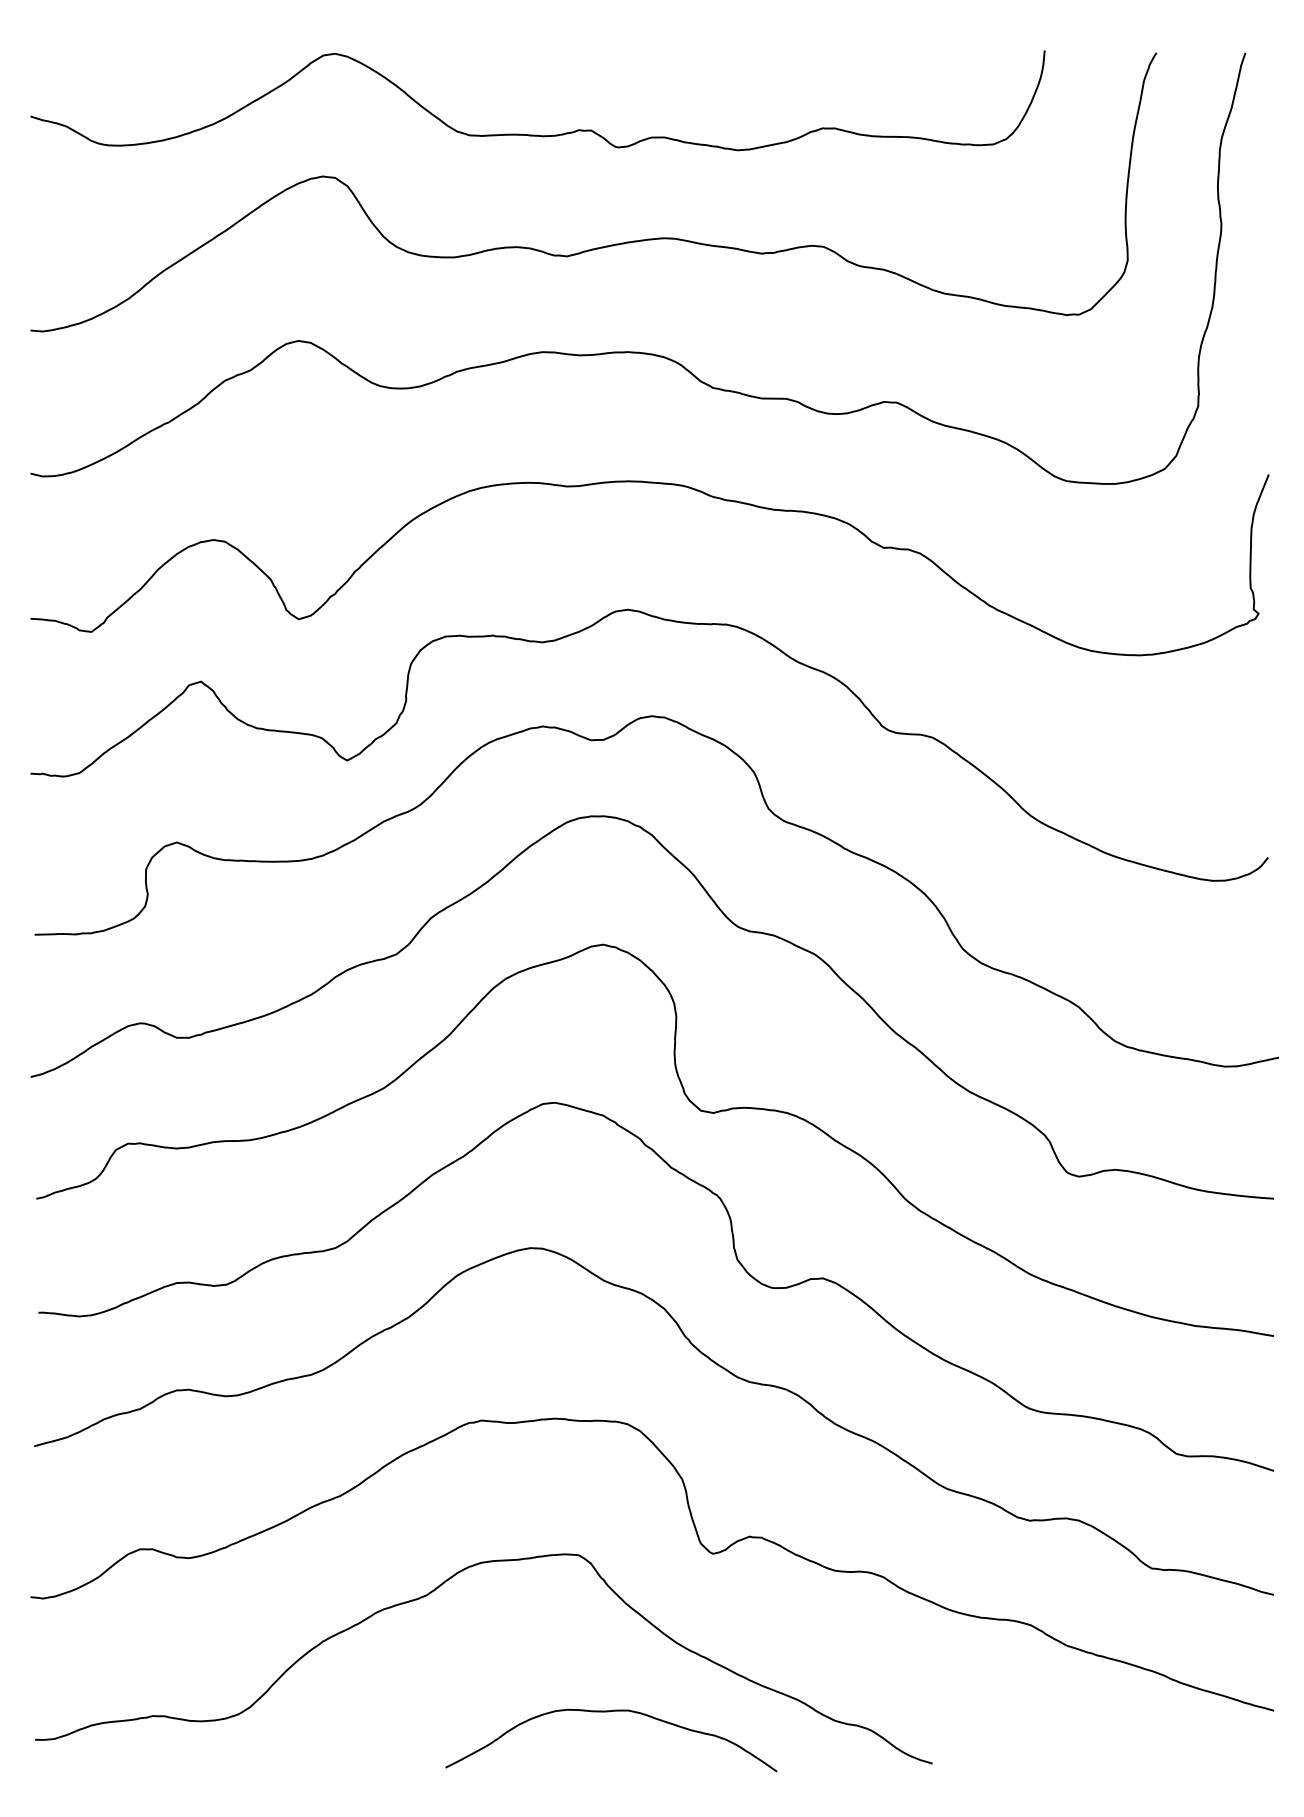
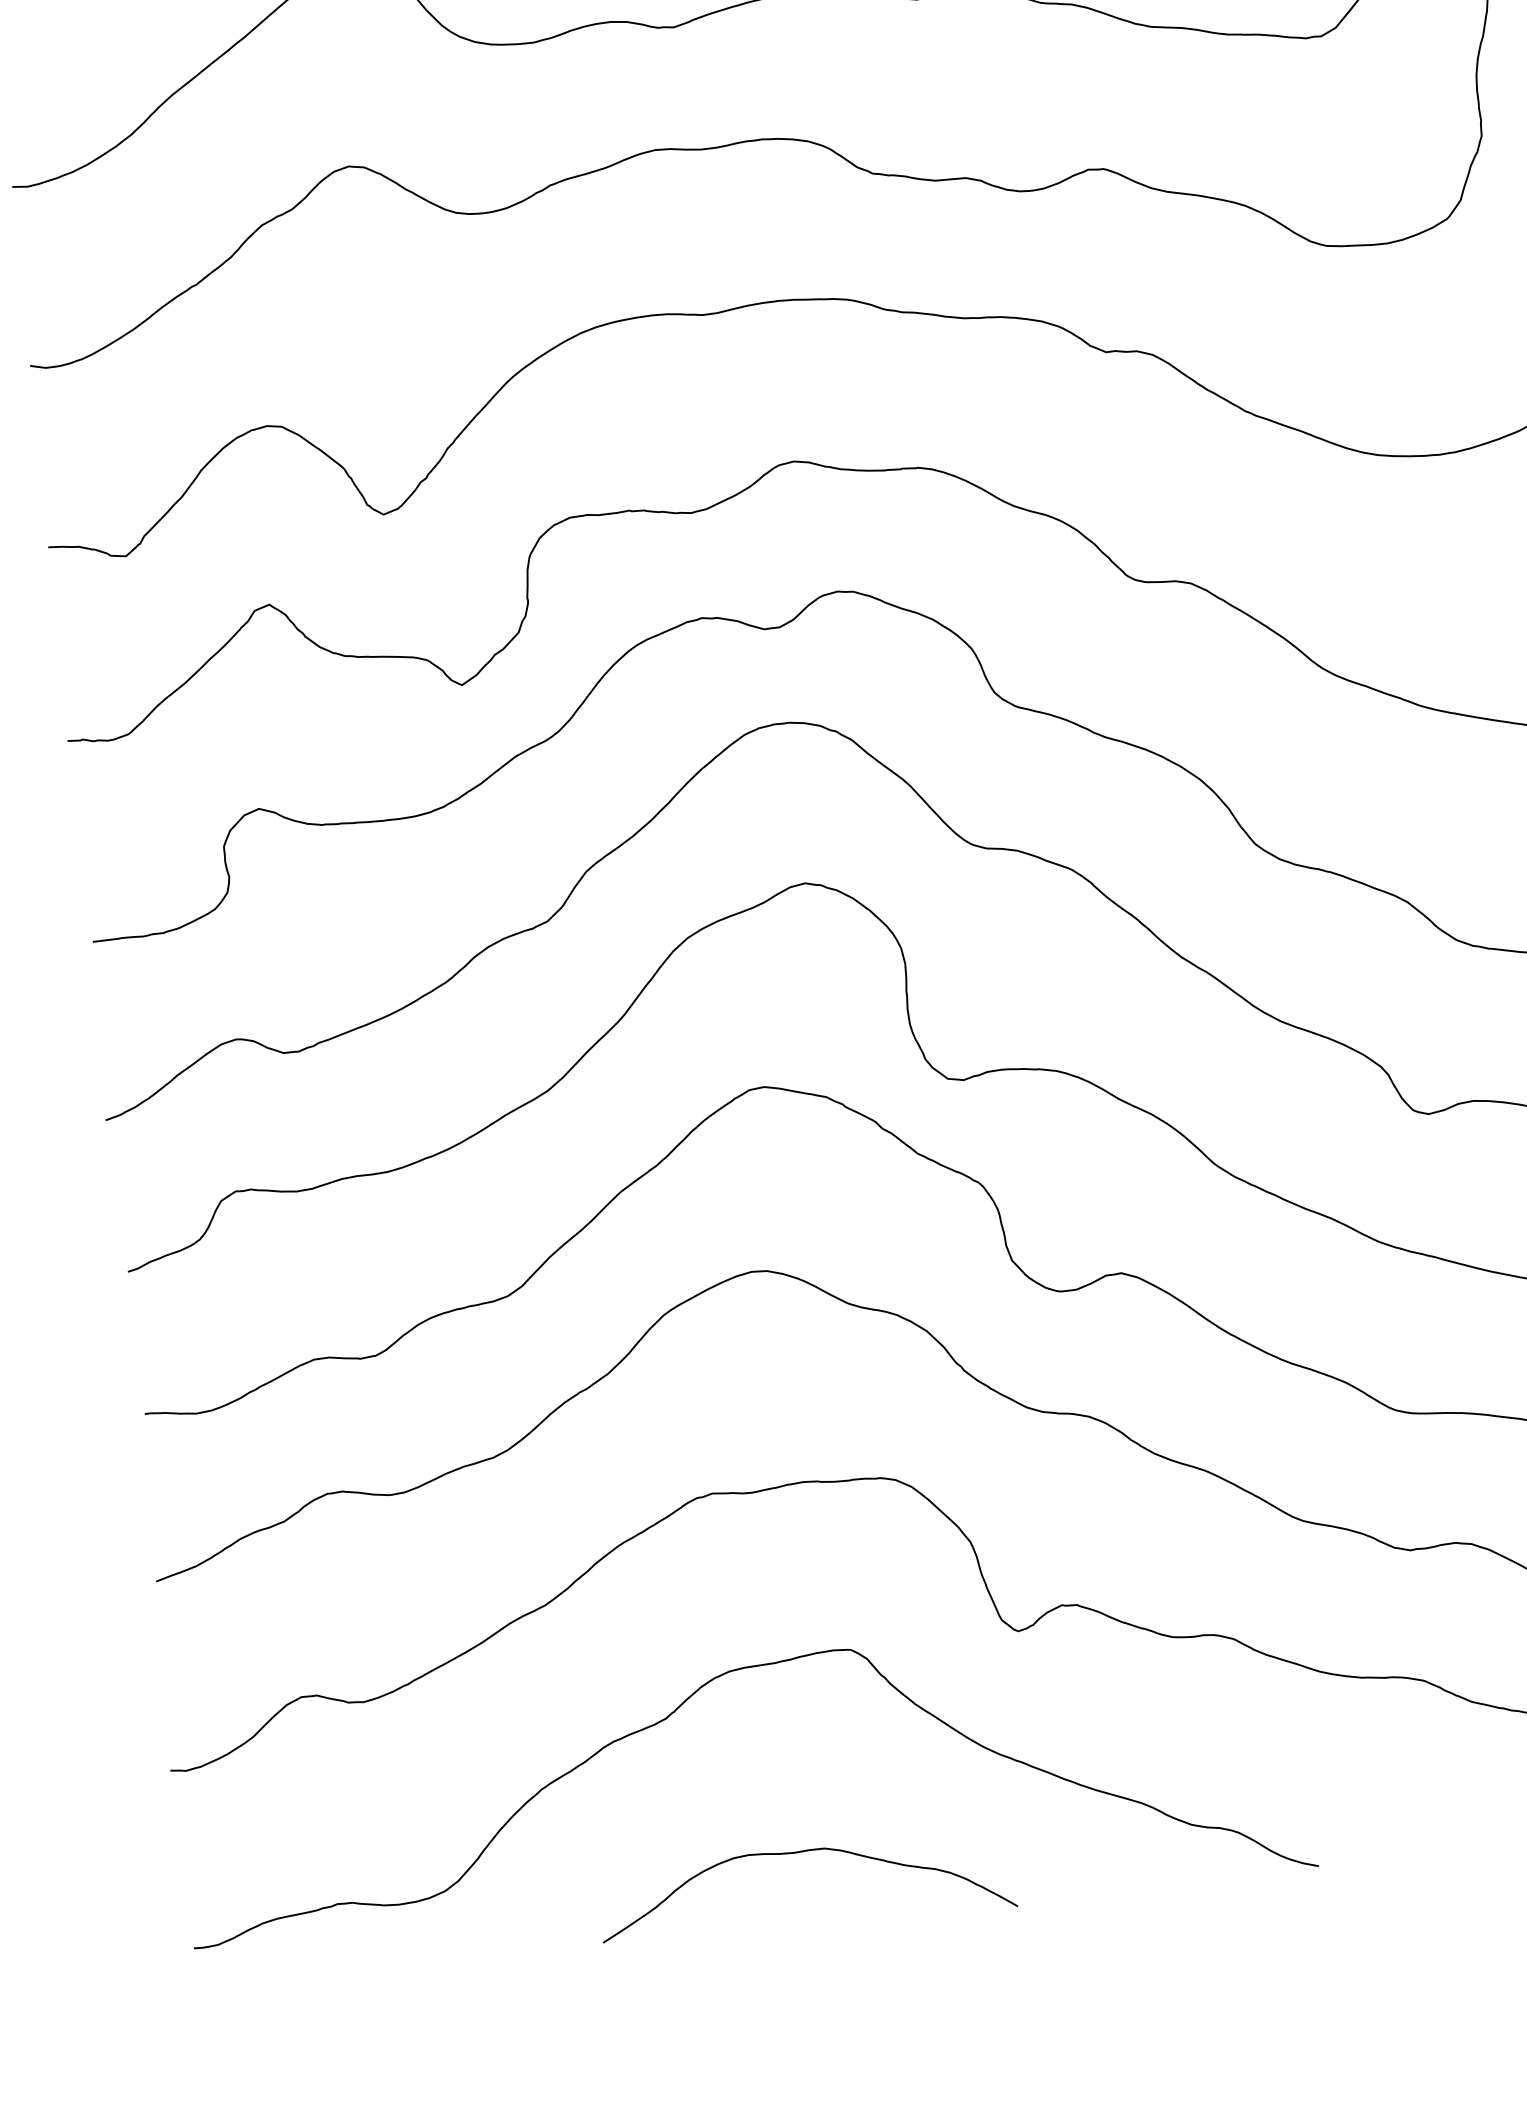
curve: (609, 1712) -> (801, 1853), moved

